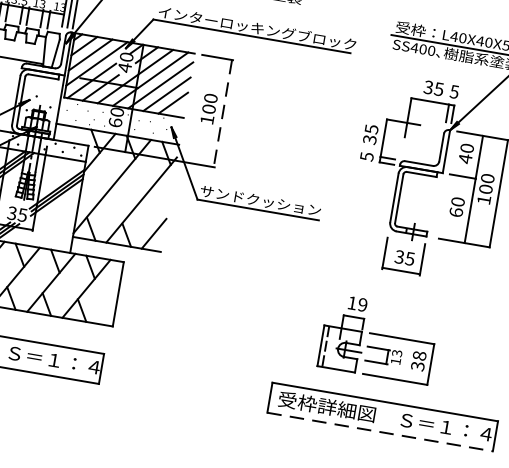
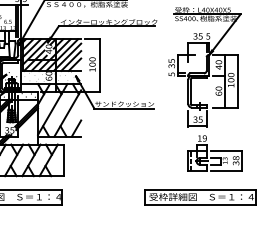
line: (222, 115) -> (99, 66), dashed -> solid
part: (377, 338) -> (214, 153), moved
line: (380, 431) -> (200, 204), dashed -> solid

